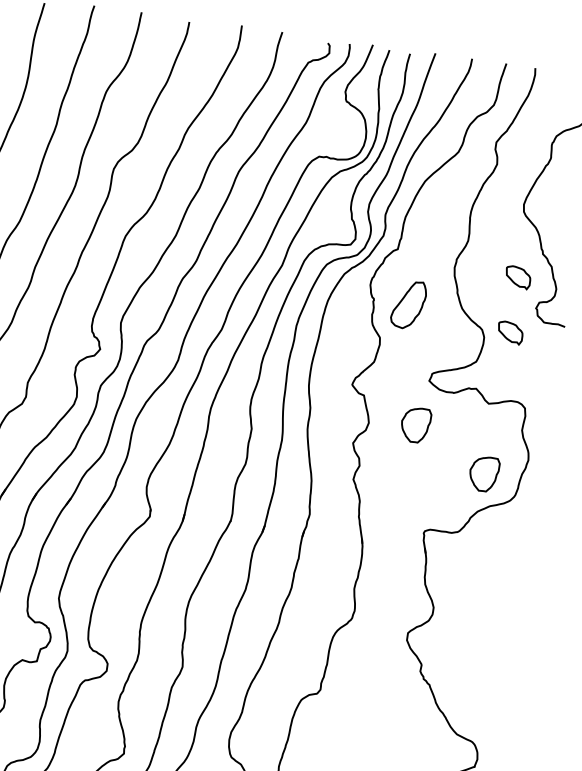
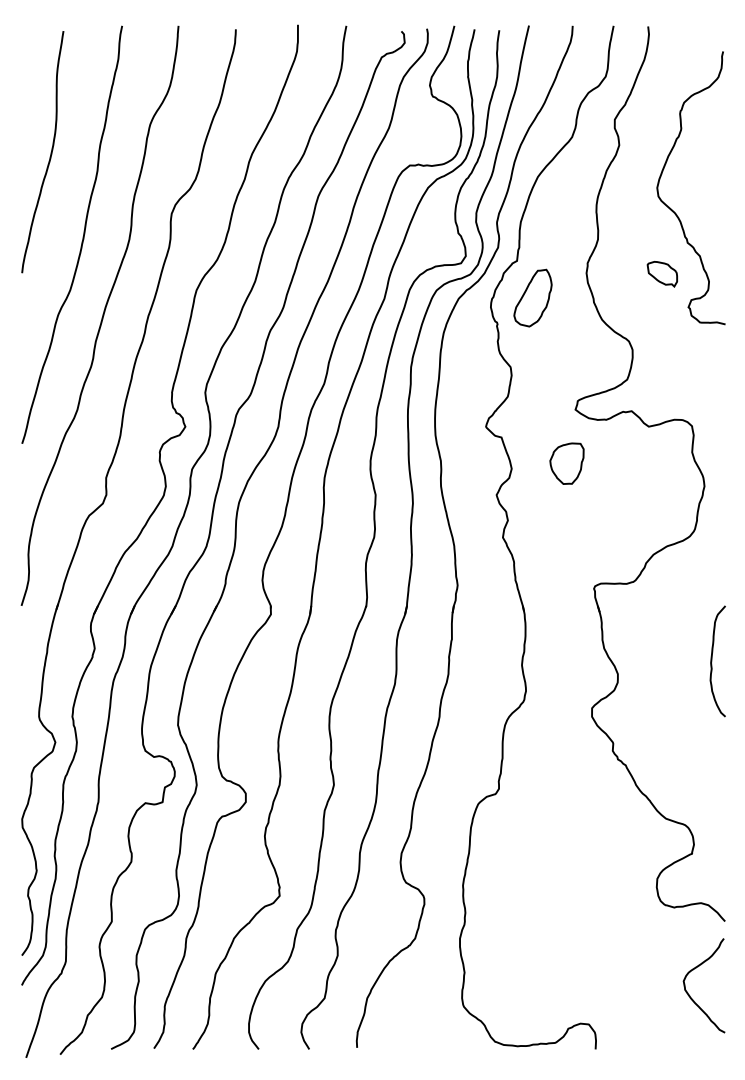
part: (408, 304) -> (532, 297), moved
part: (509, 332) -> (661, 340), removed
part: (483, 473) -> (654, 509), removed
curve: (514, 608) -> (712, 661), added

